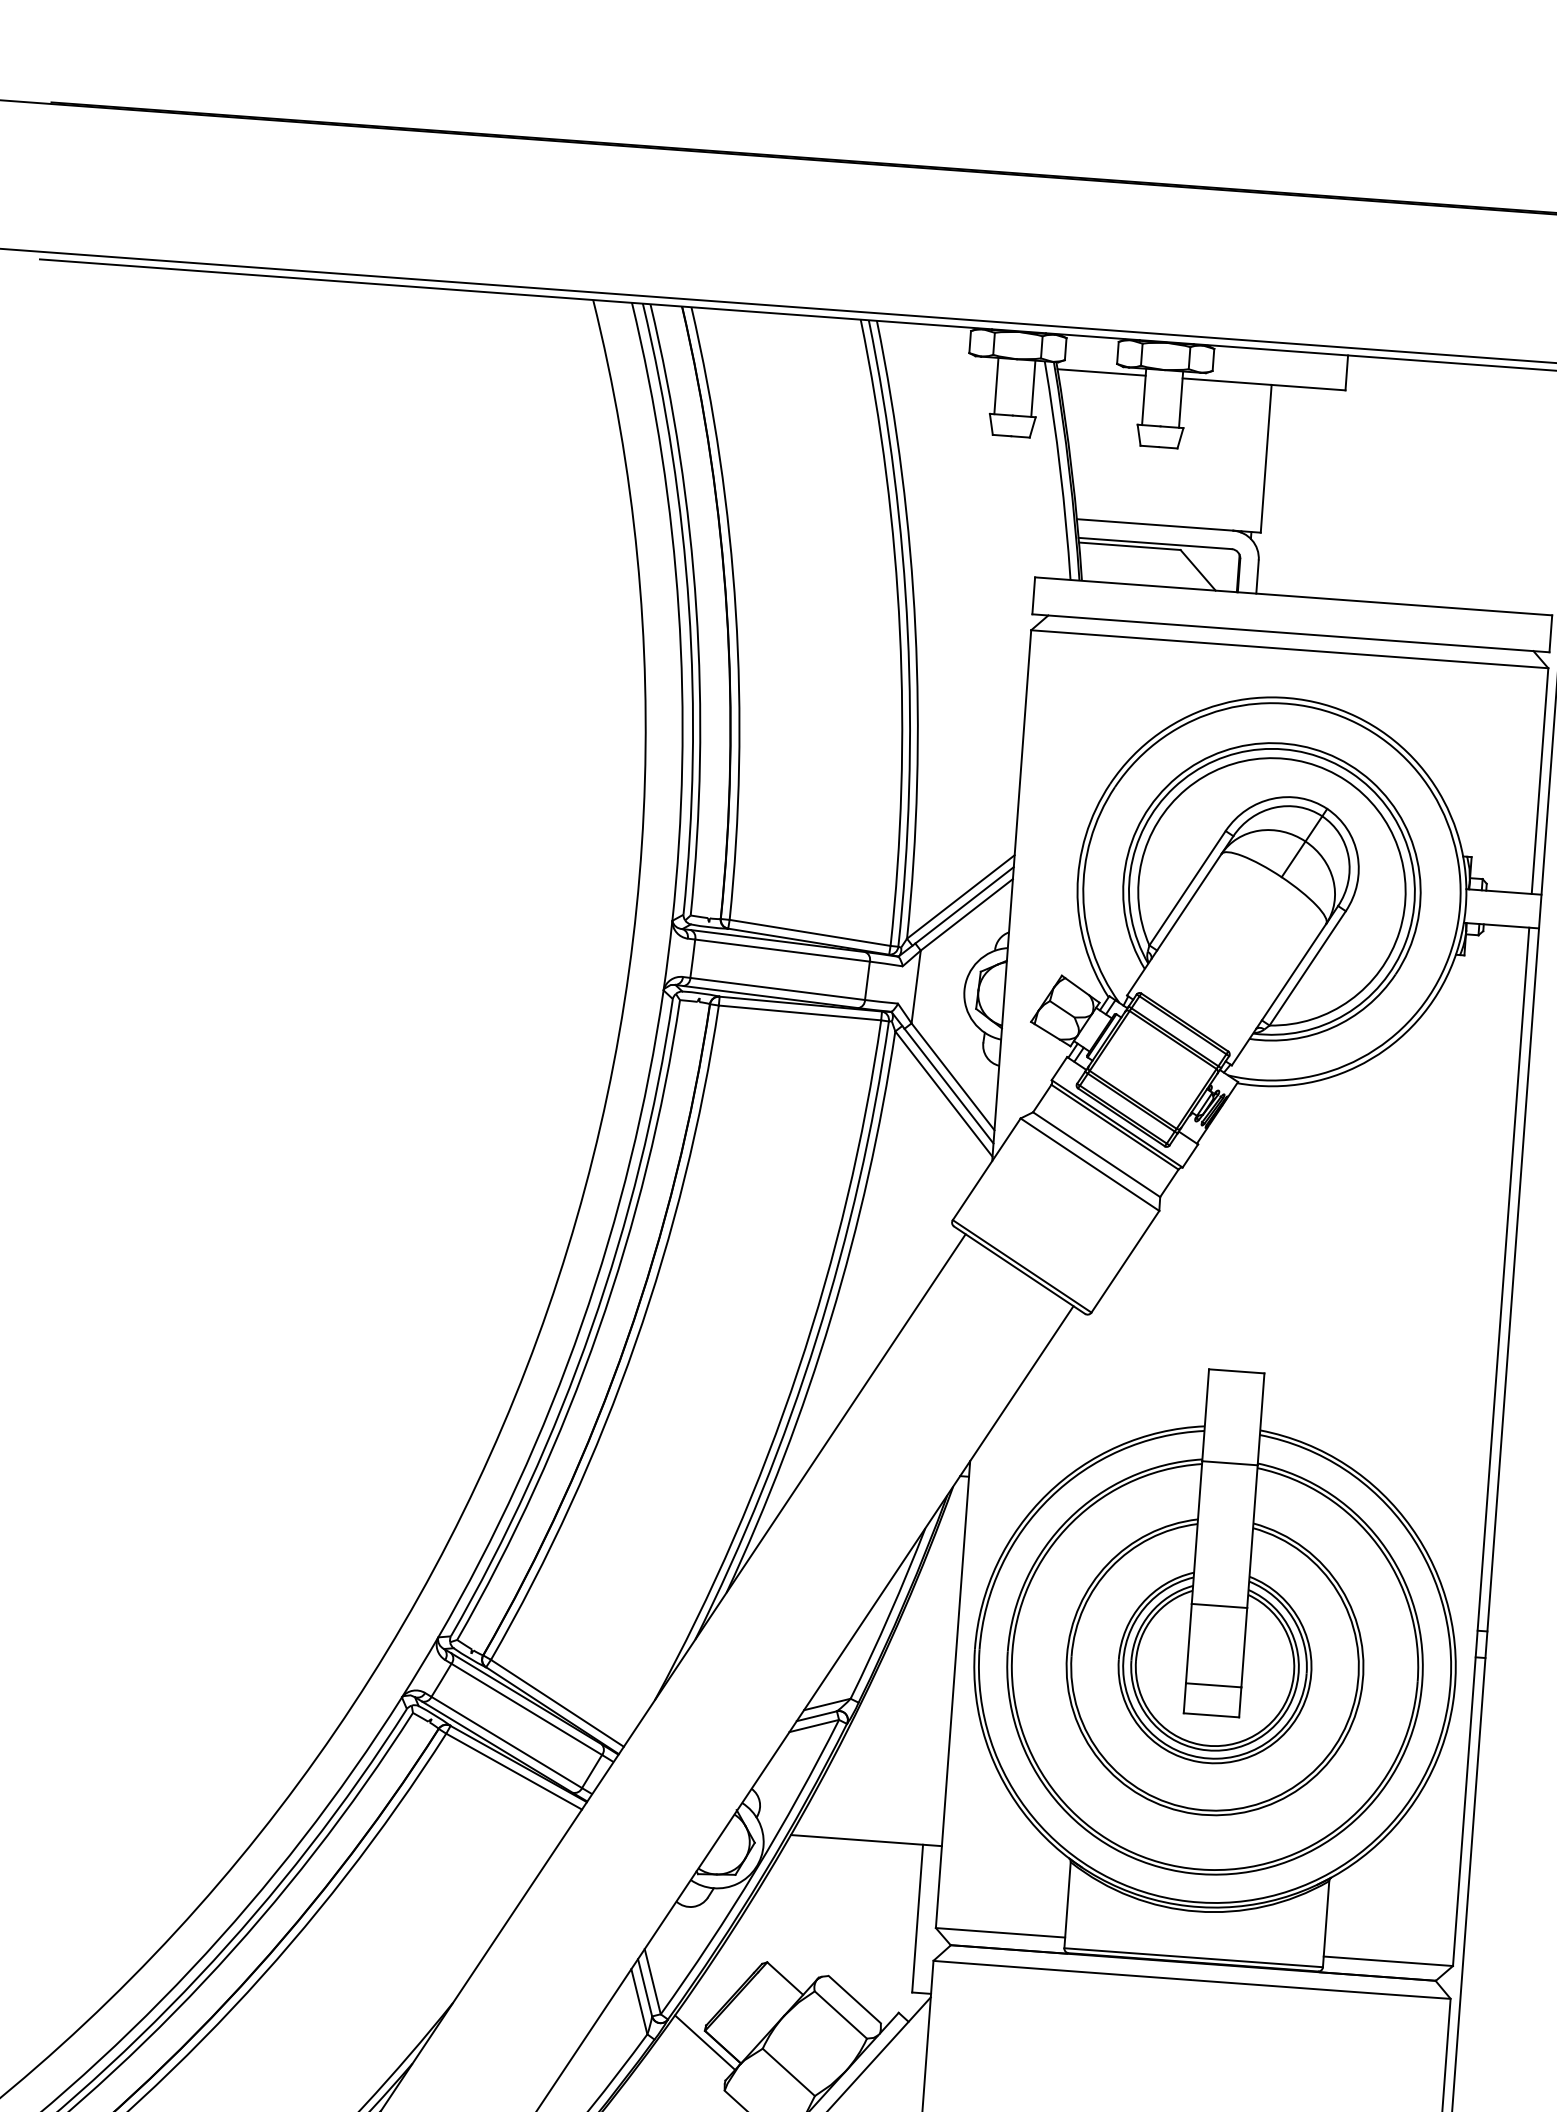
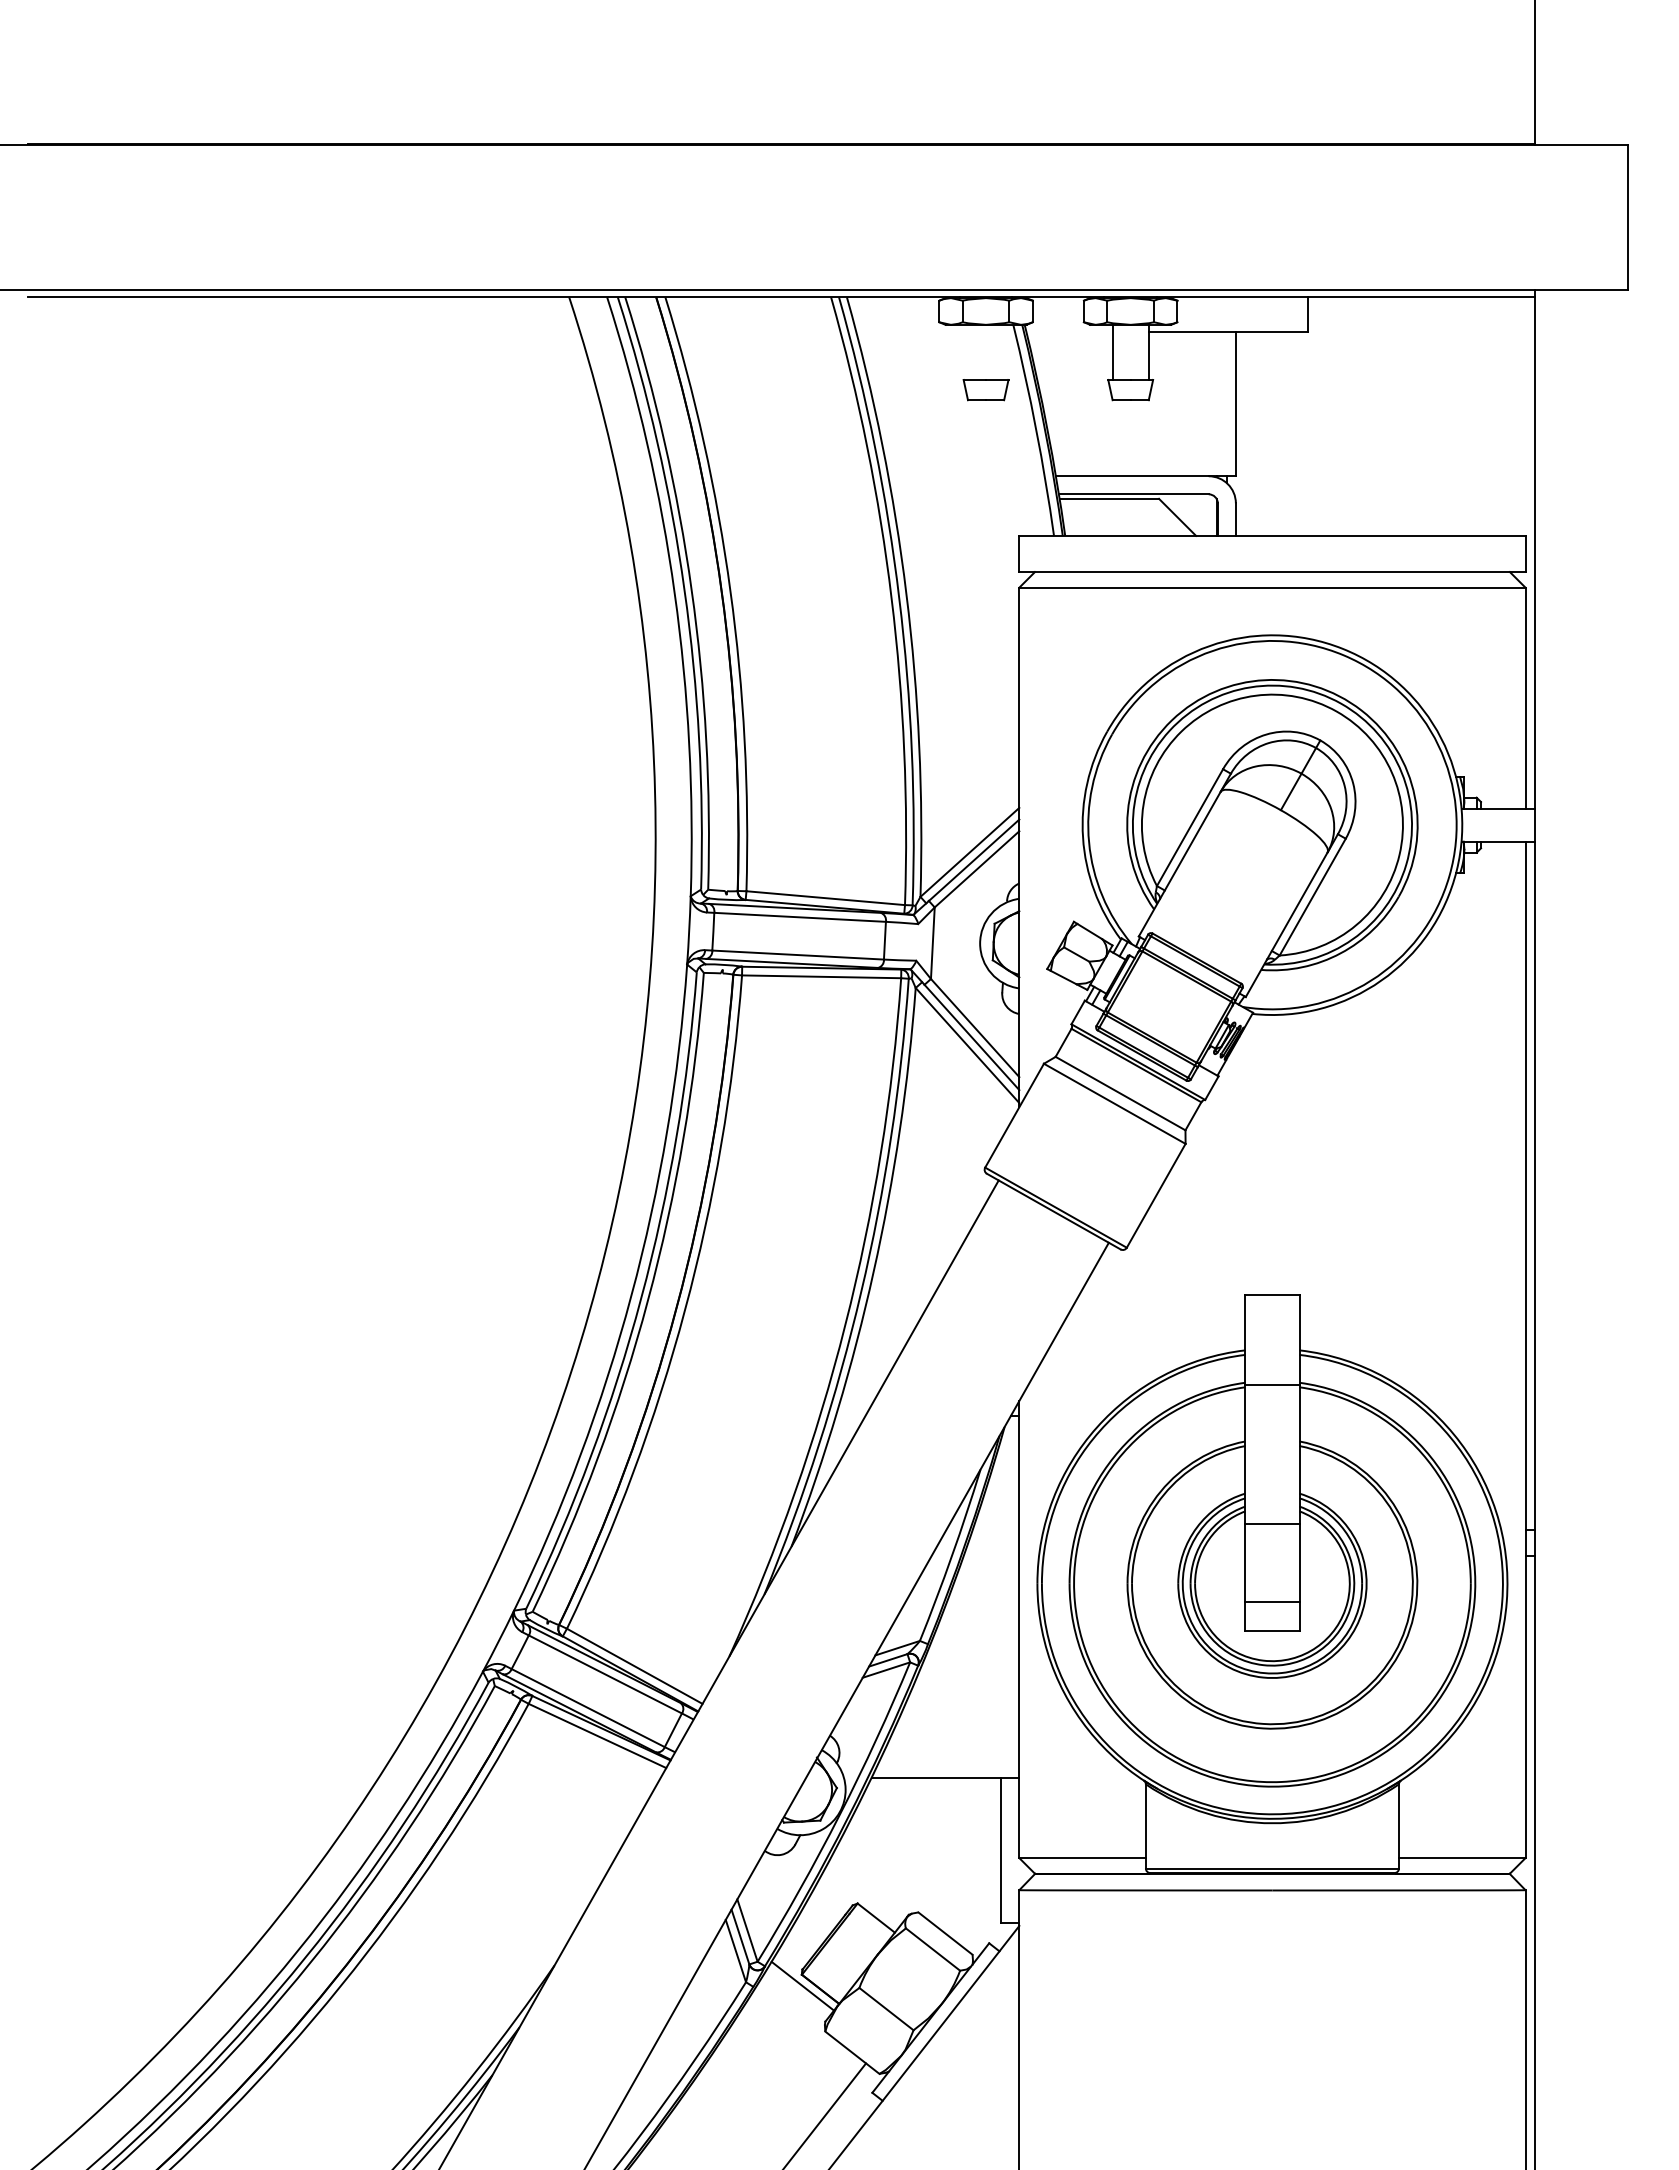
line: (1101, 372) -> (1069, 331), removed
line: (995, 385) -> (967, 351), removed
line: (1033, 387) -> (1004, 351), removed

